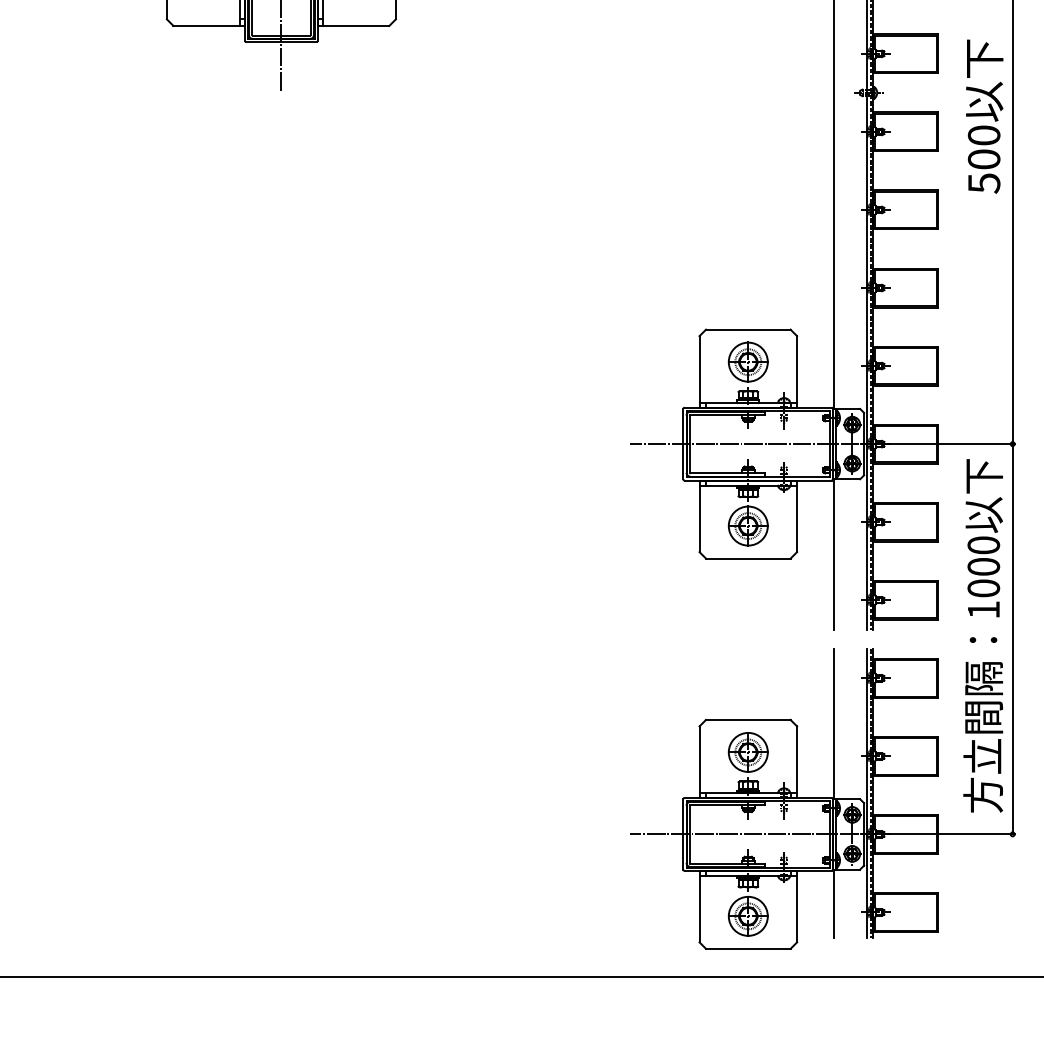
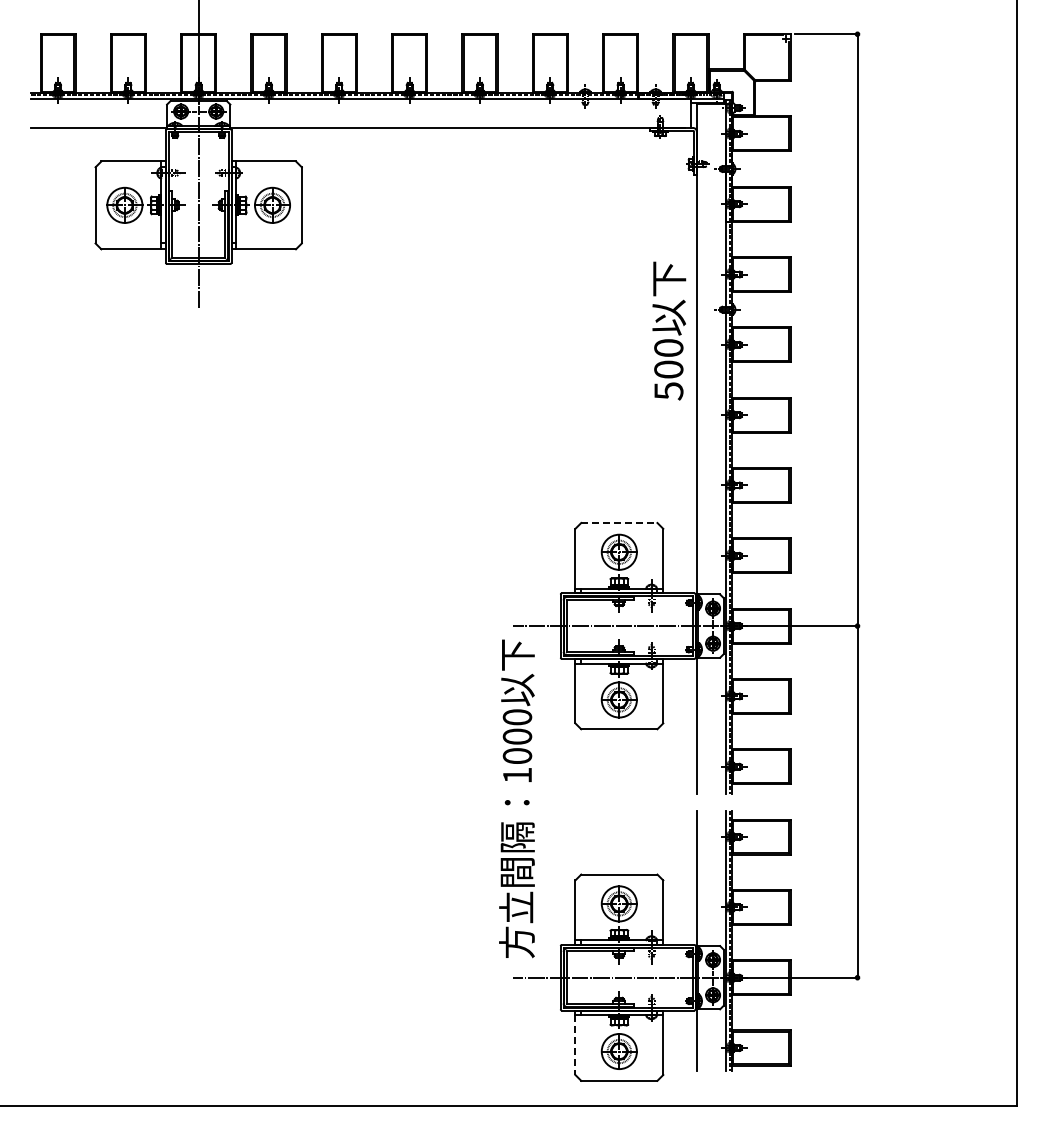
text: (984, 115) -> (669, 330), moved
line: (748, 329) -> (619, 522), solid -> dashed
text: (982, 635) -> (516, 798), moved
line: (699, 909) -> (575, 1045), solid -> dashed

